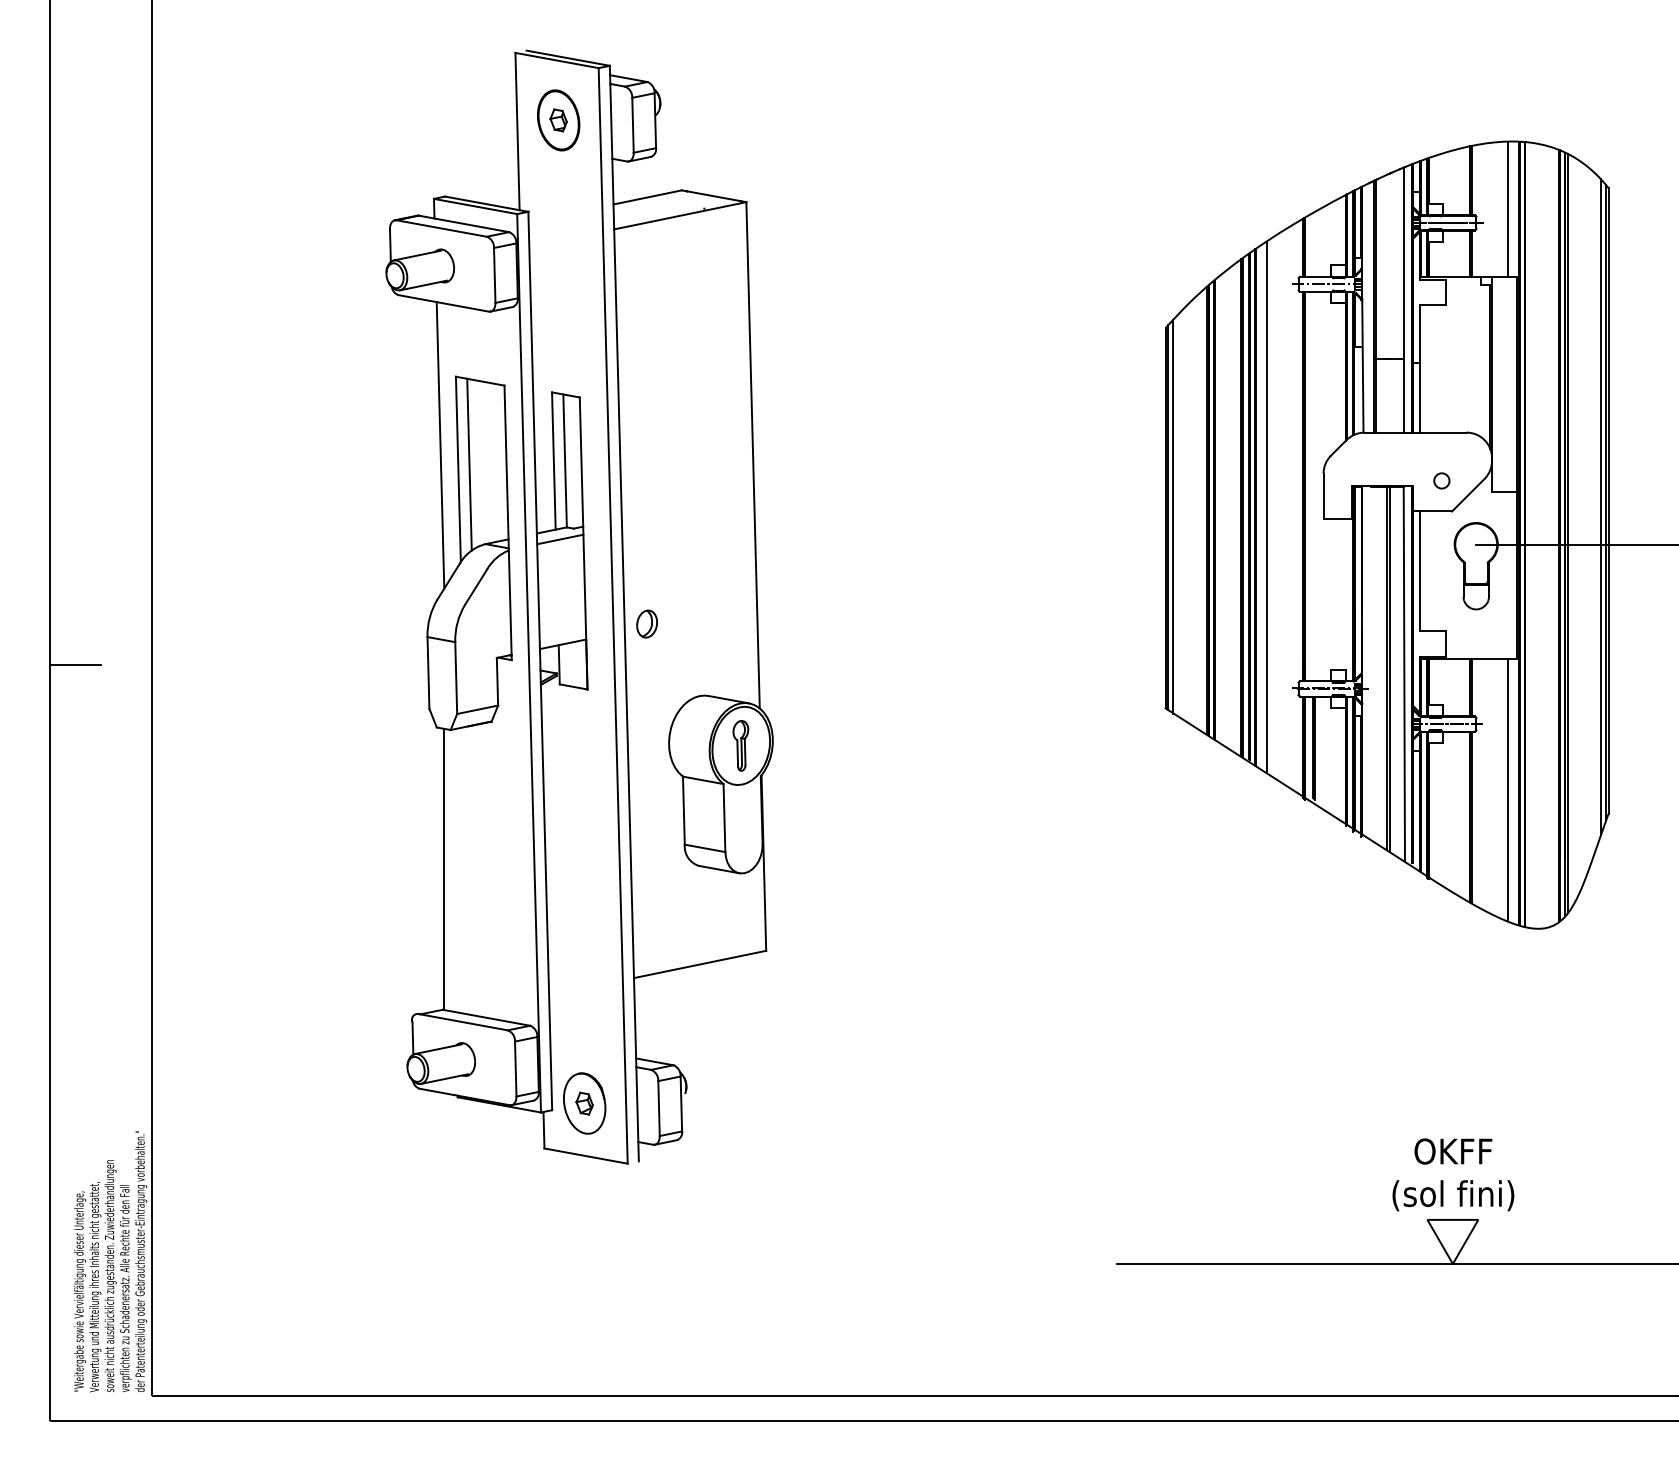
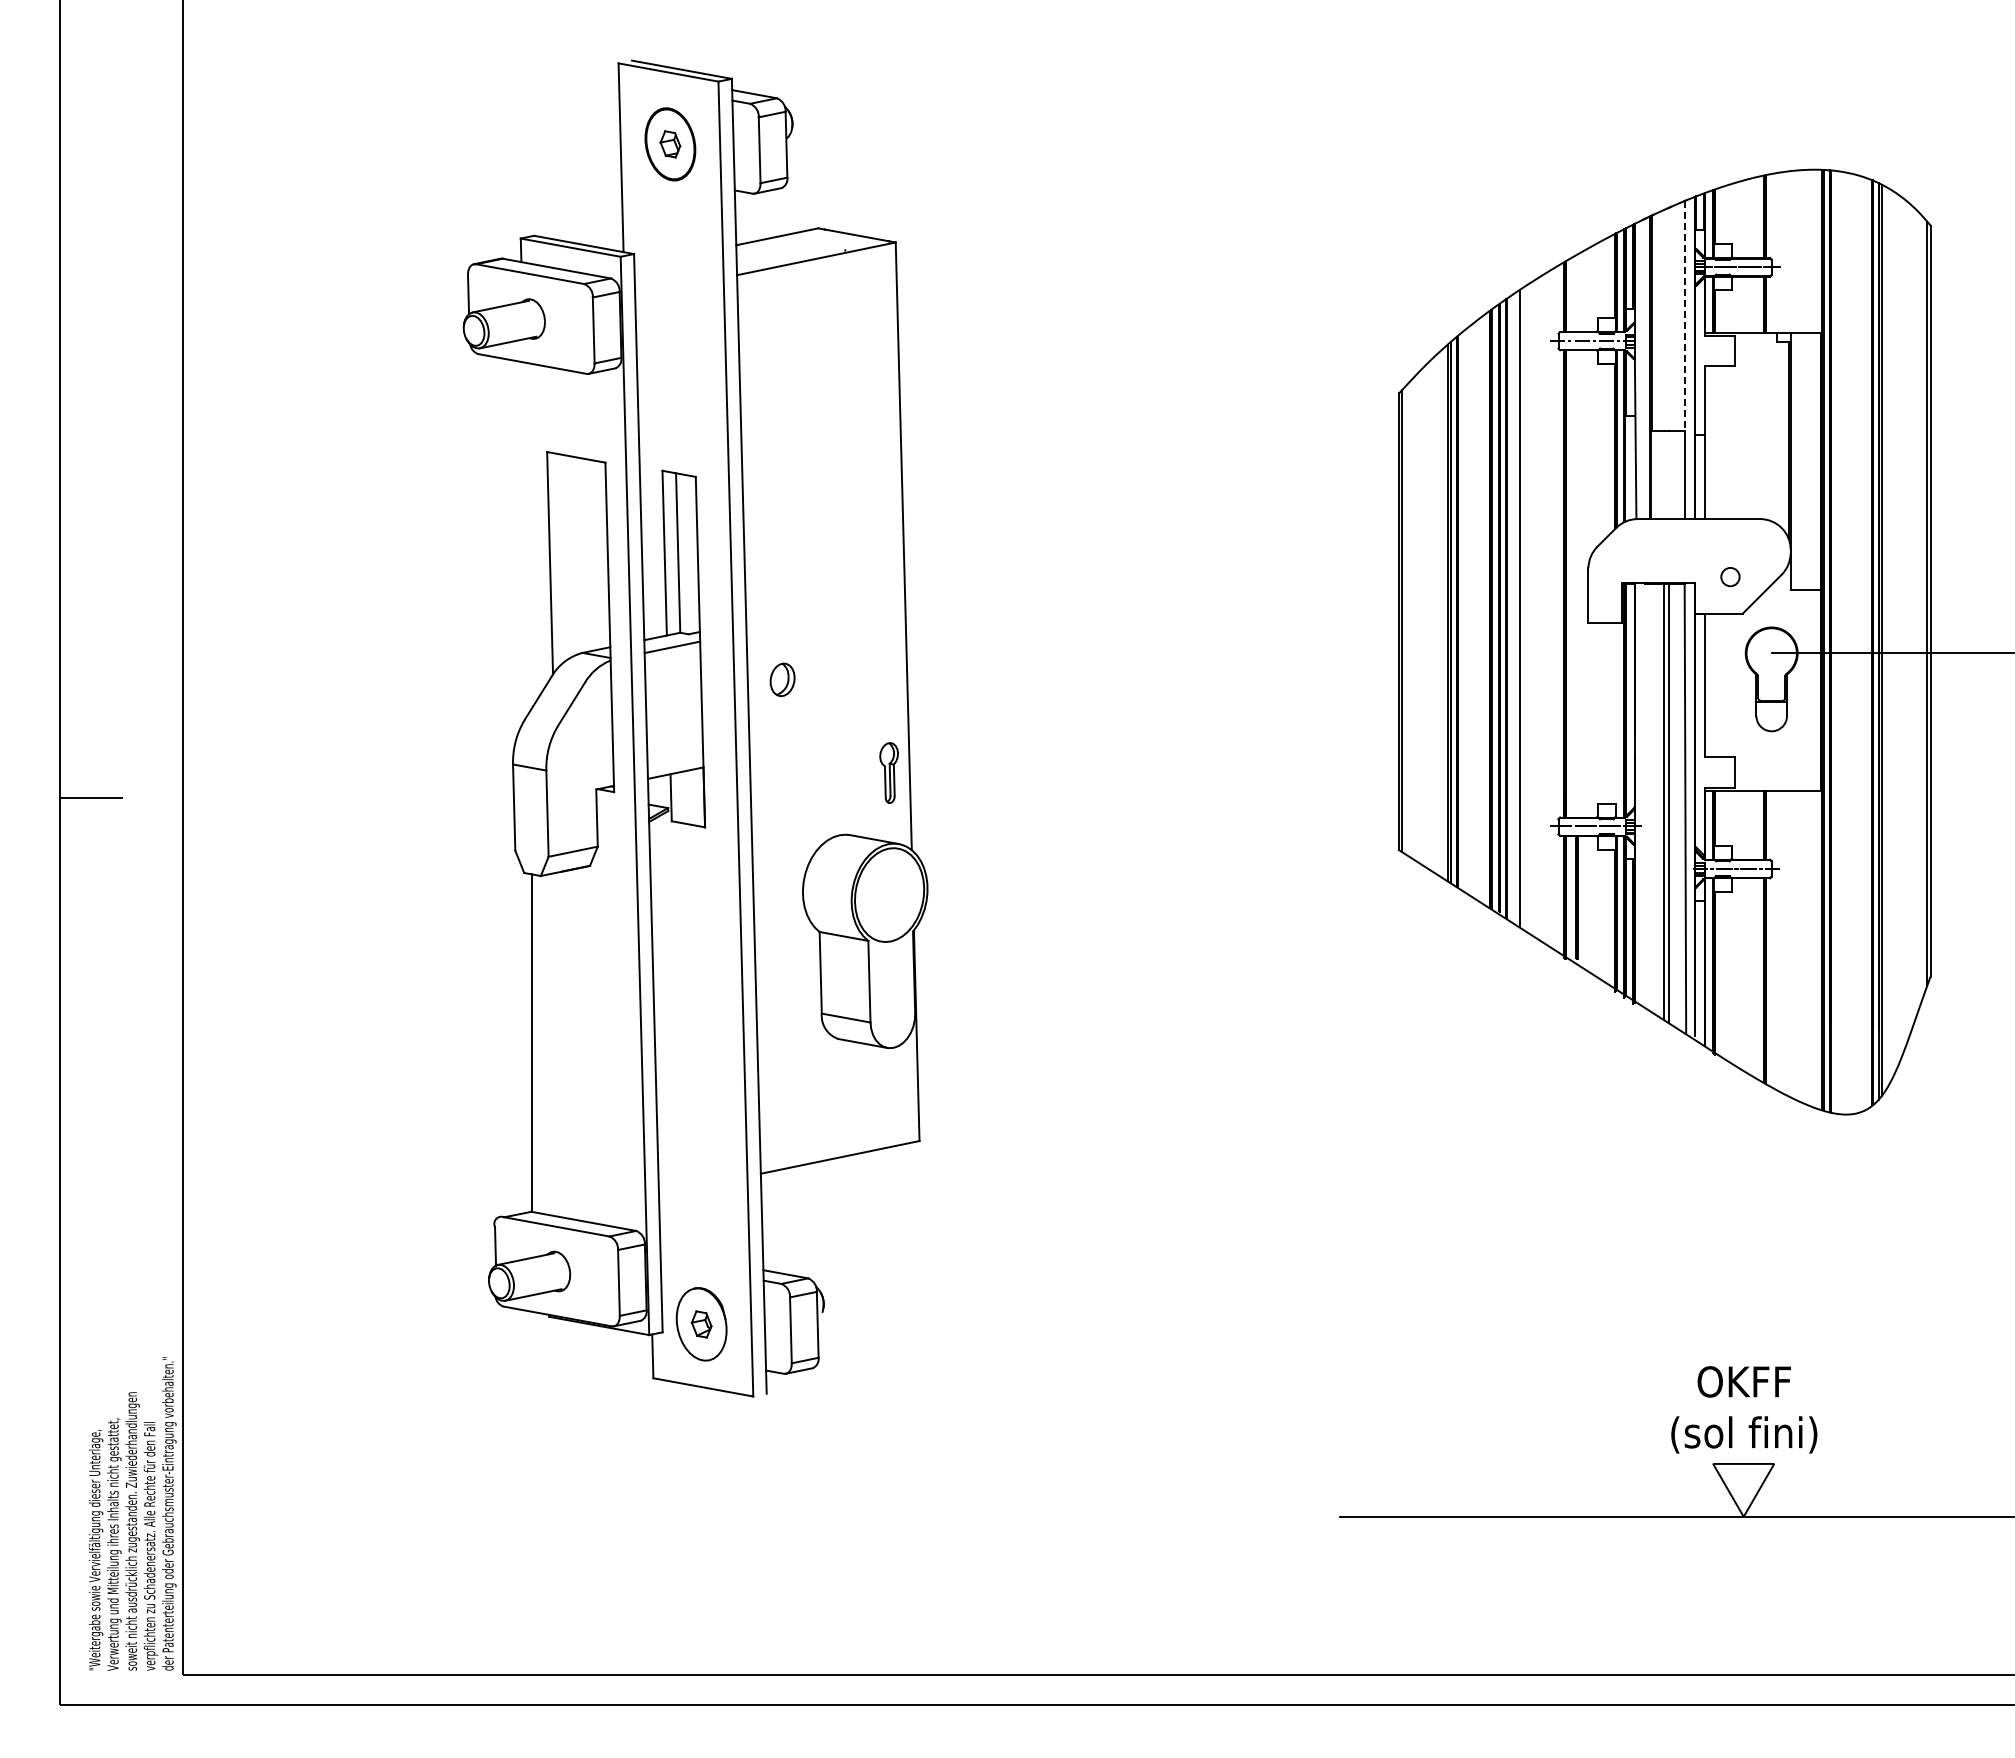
line: (1507, 208) -> (1809, 250), removed
line: (1403, 263) -> (1684, 316), solid -> dashed
line: (440, 445) -> (528, 534), removed
line: (469, 464) -> (563, 557), removed
line: (1601, 507) -> (1921, 608), removed
line: (1173, 516) -> (1408, 619), removed
part: (647, 623) -> (782, 679), moved
part: (740, 745) -> (888, 772), moved
line: (1507, 789) -> (1809, 947), removed

